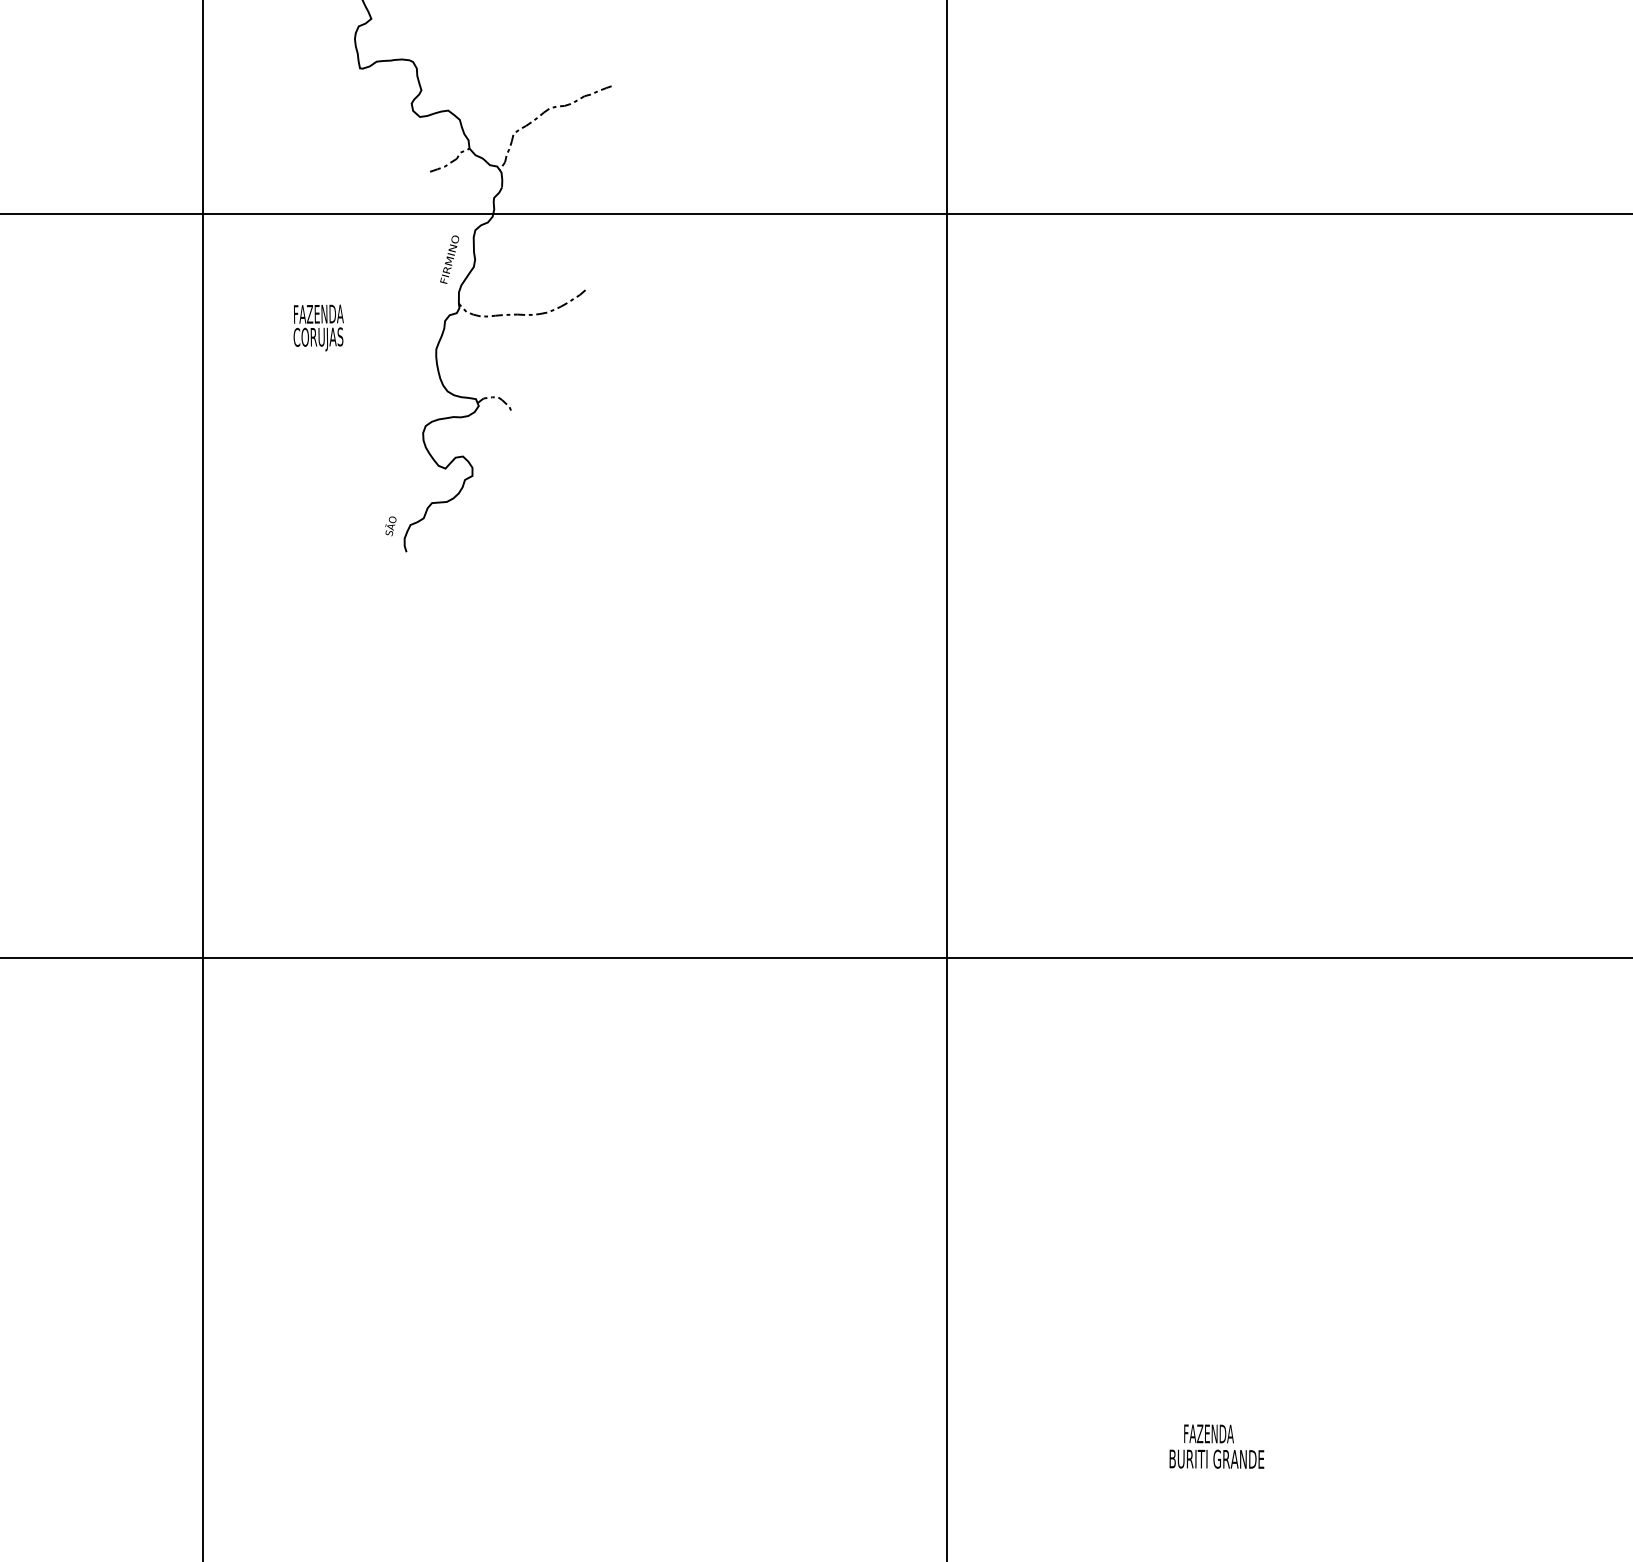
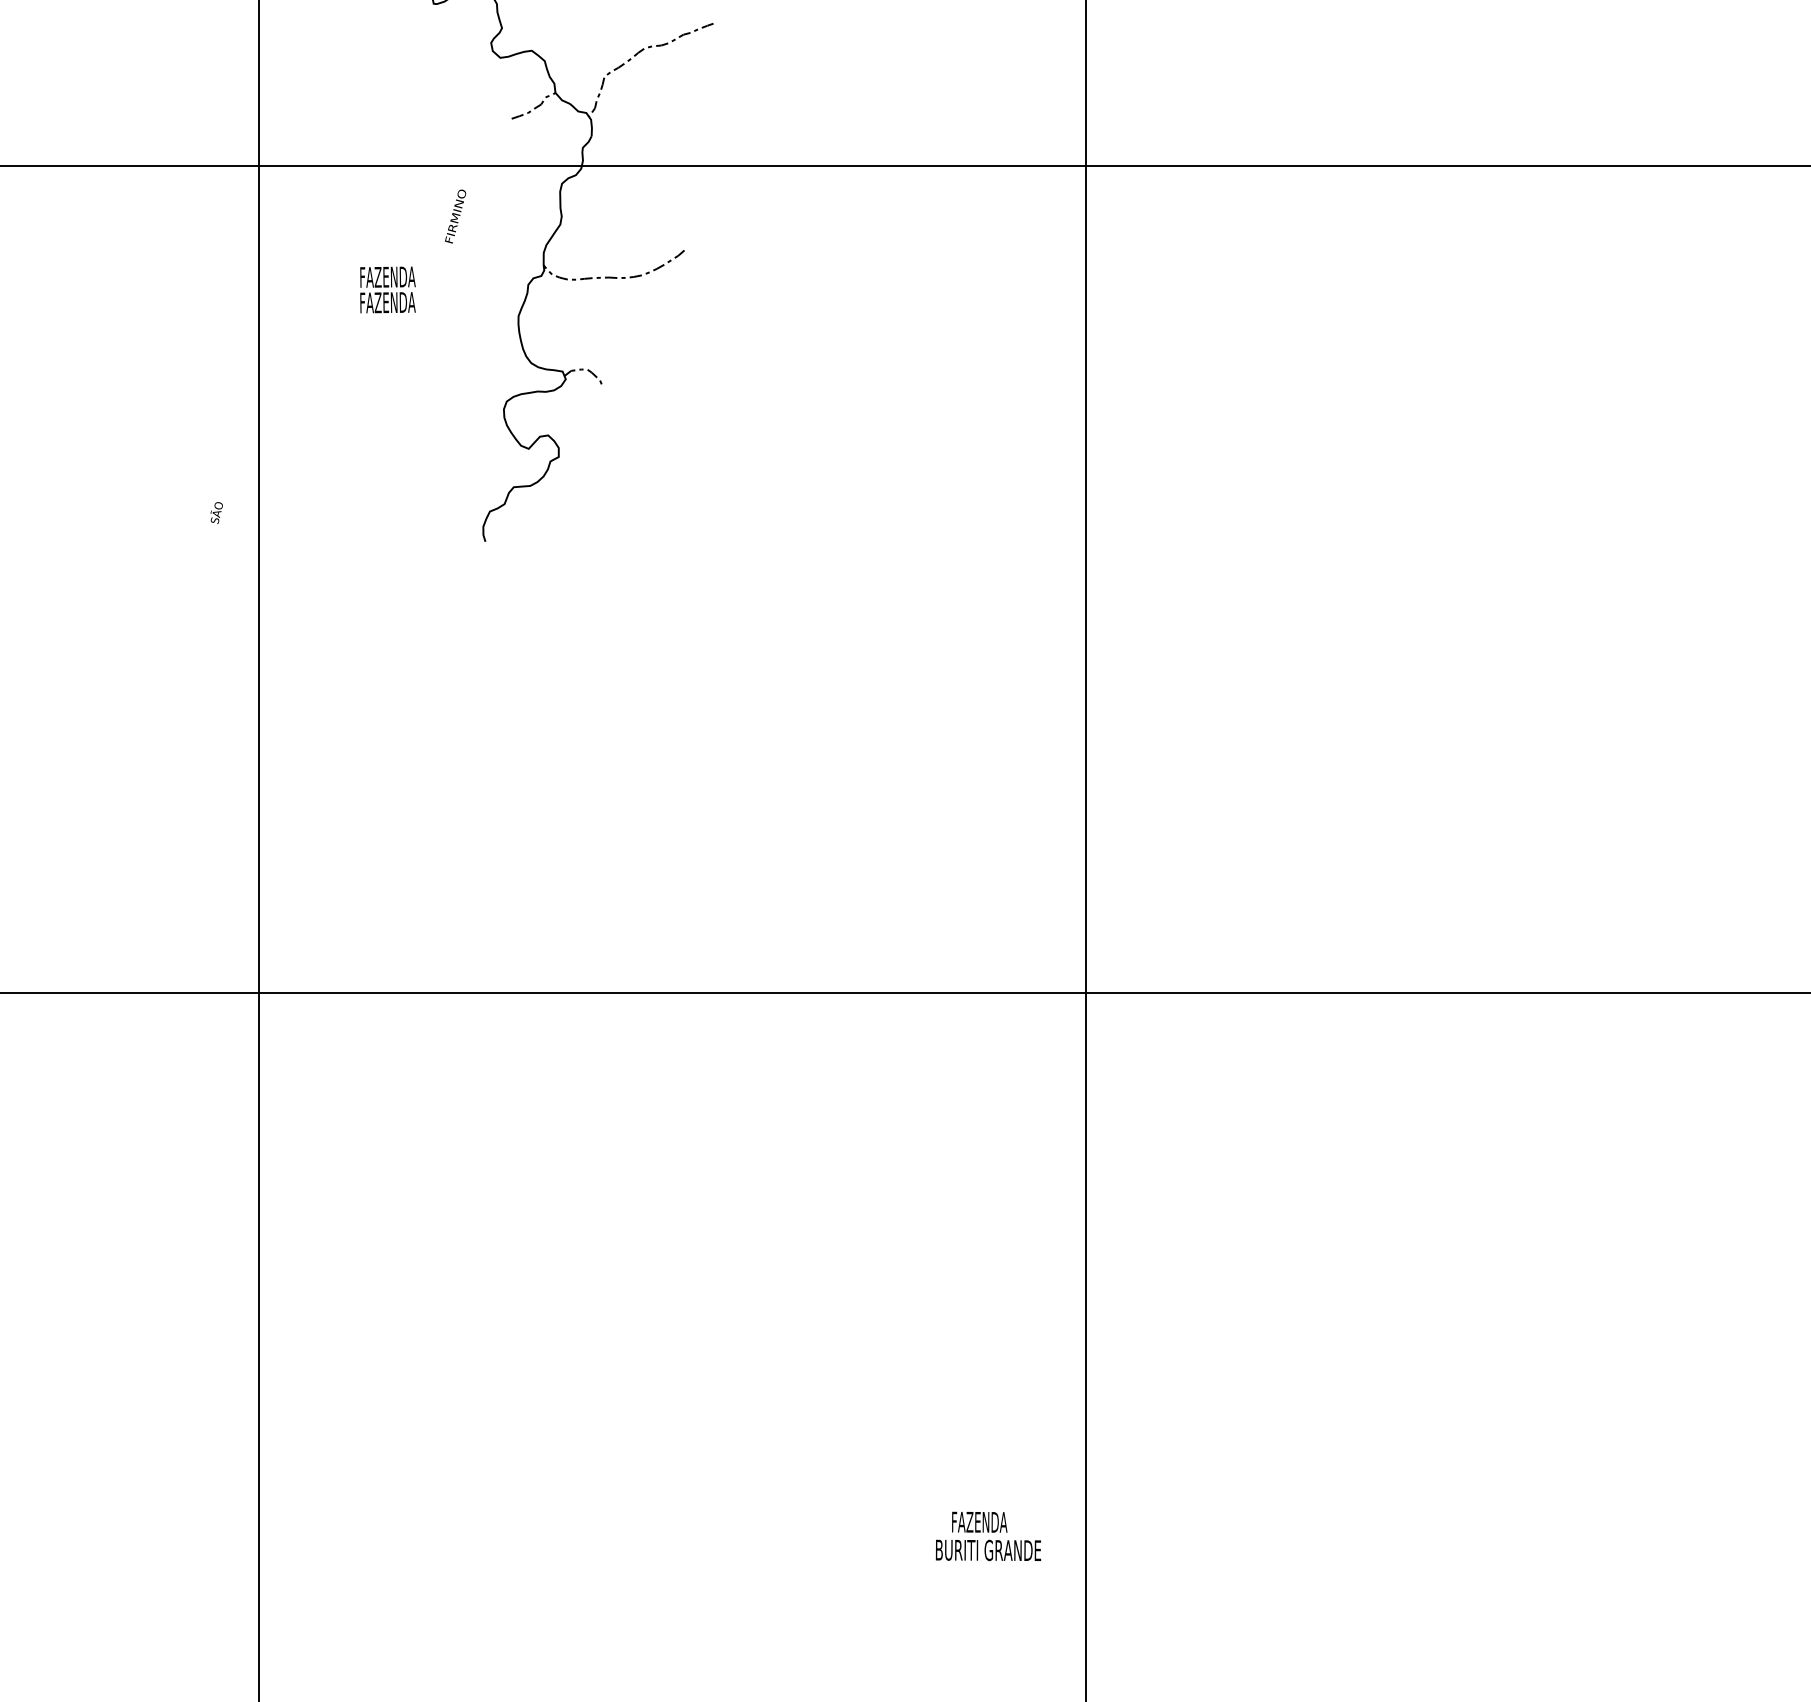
text: (449, 259) -> (455, 216), moved
text: (318, 339) -> (387, 305), CORUJAS -> FAZENDA
text: (390, 526) -> (216, 513), moved
text: (1216, 1446) -> (988, 1536), moved

